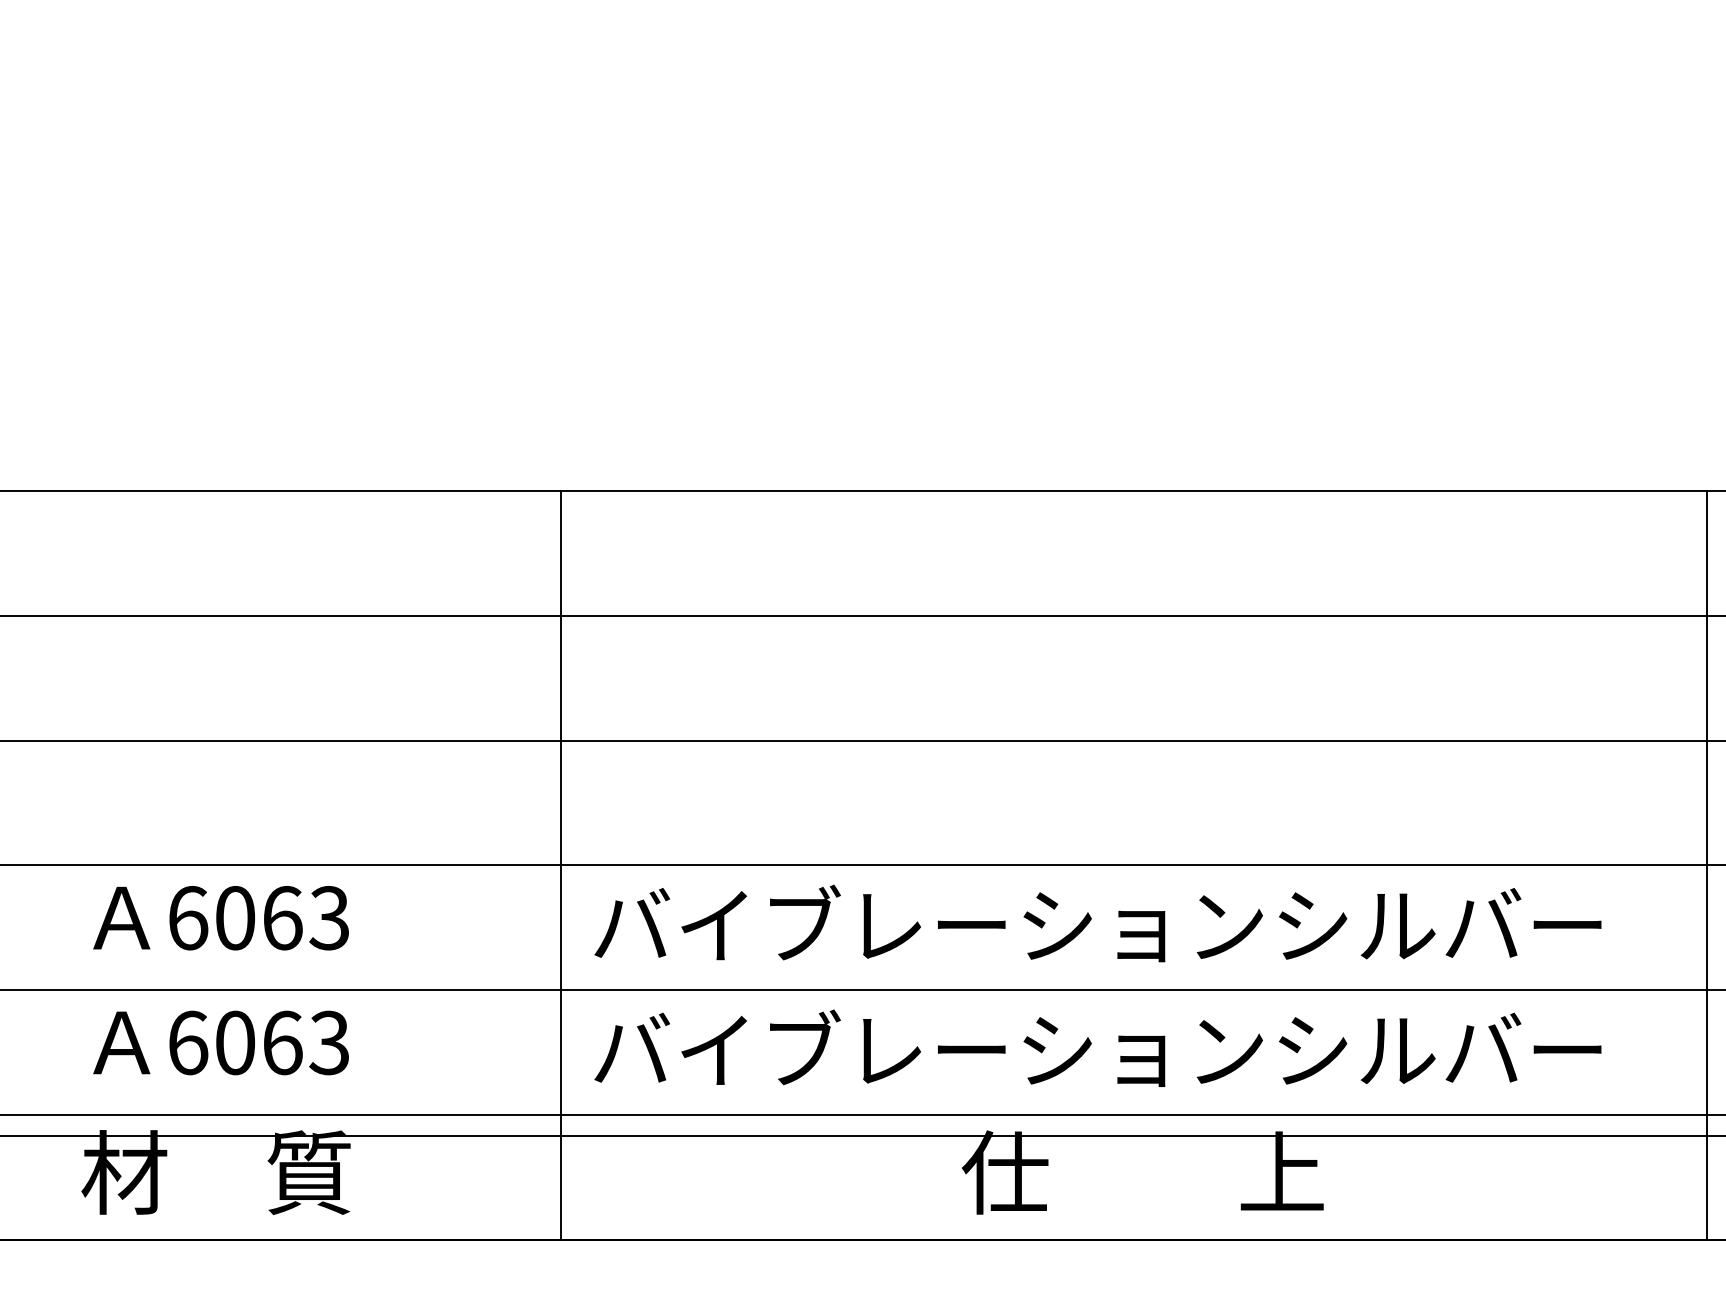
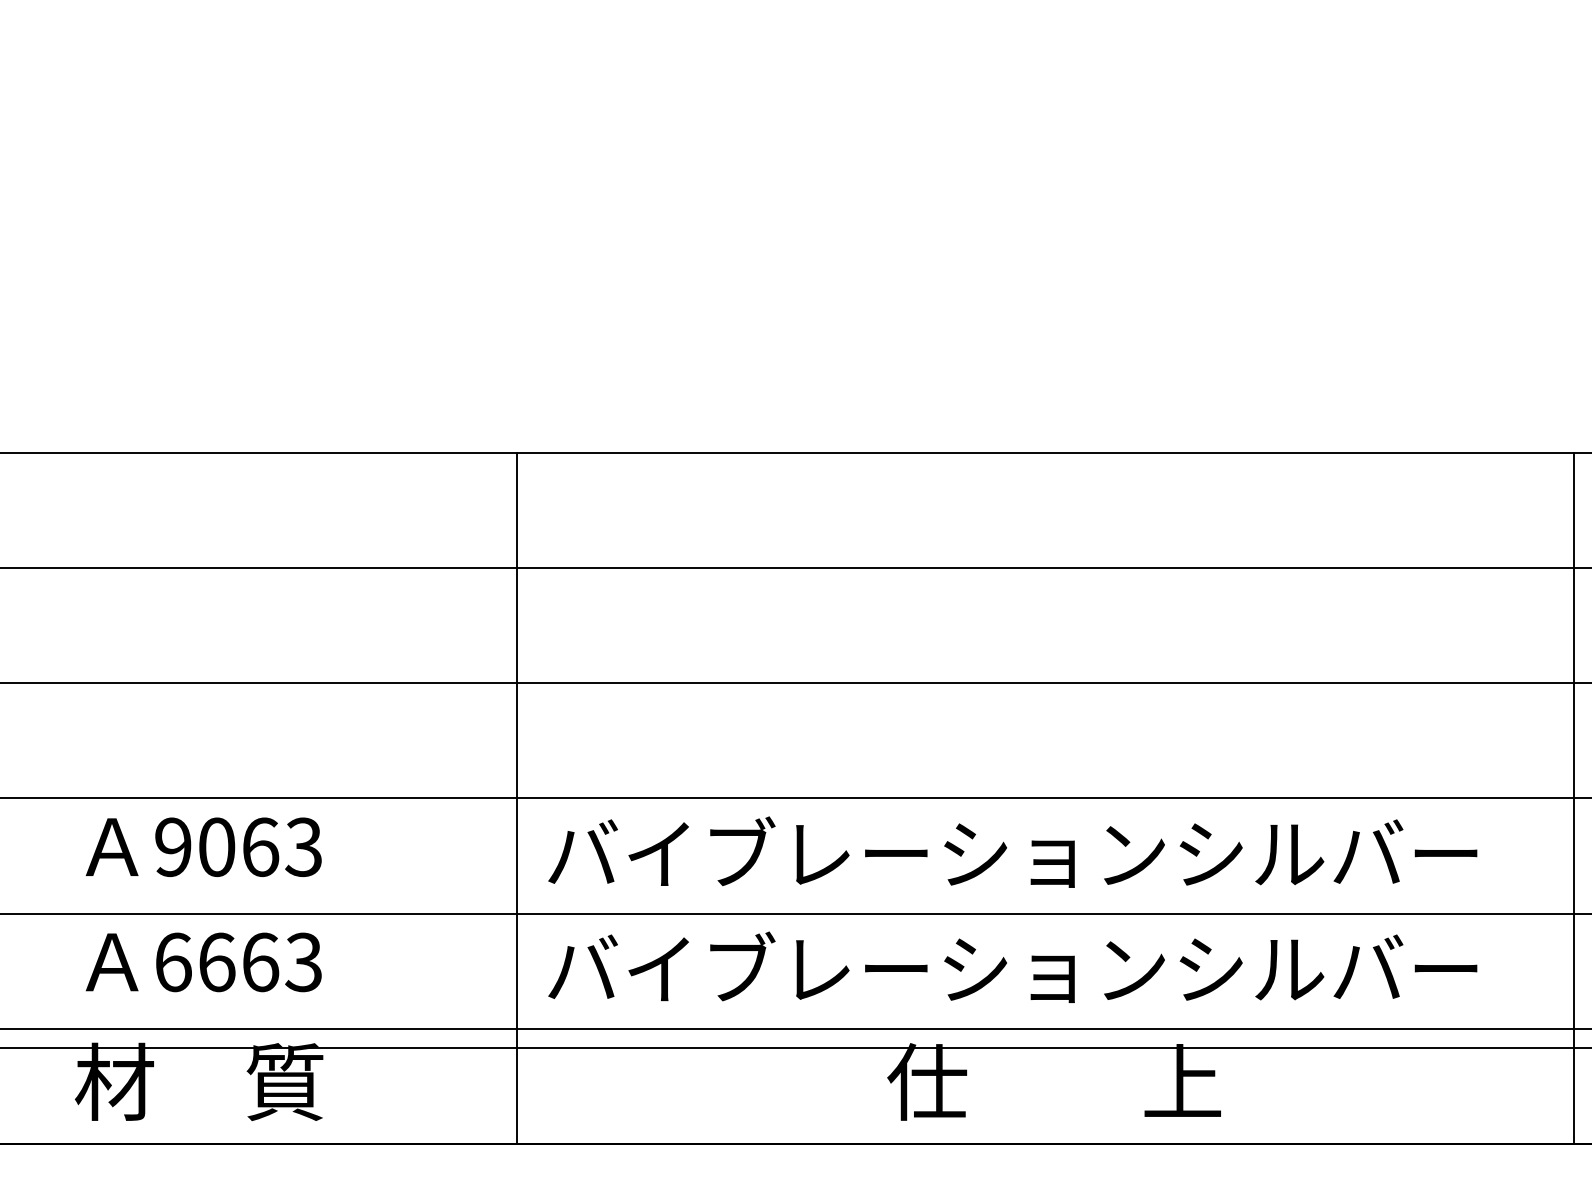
text: (188, 918) -> (173, 847), 6063 -> 9063
text: (235, 1042) -> (217, 961), 6063 -> 6663

